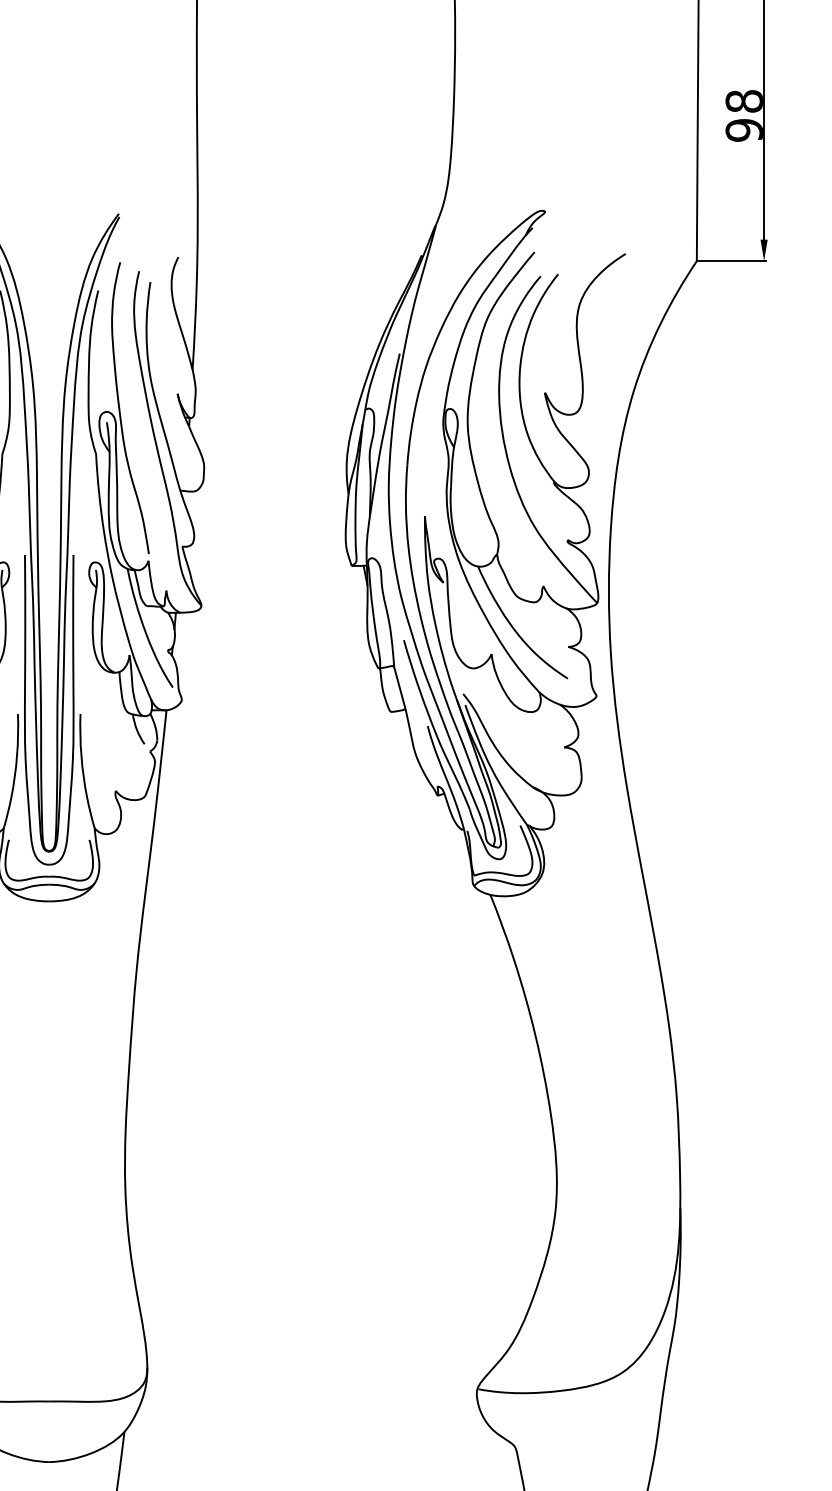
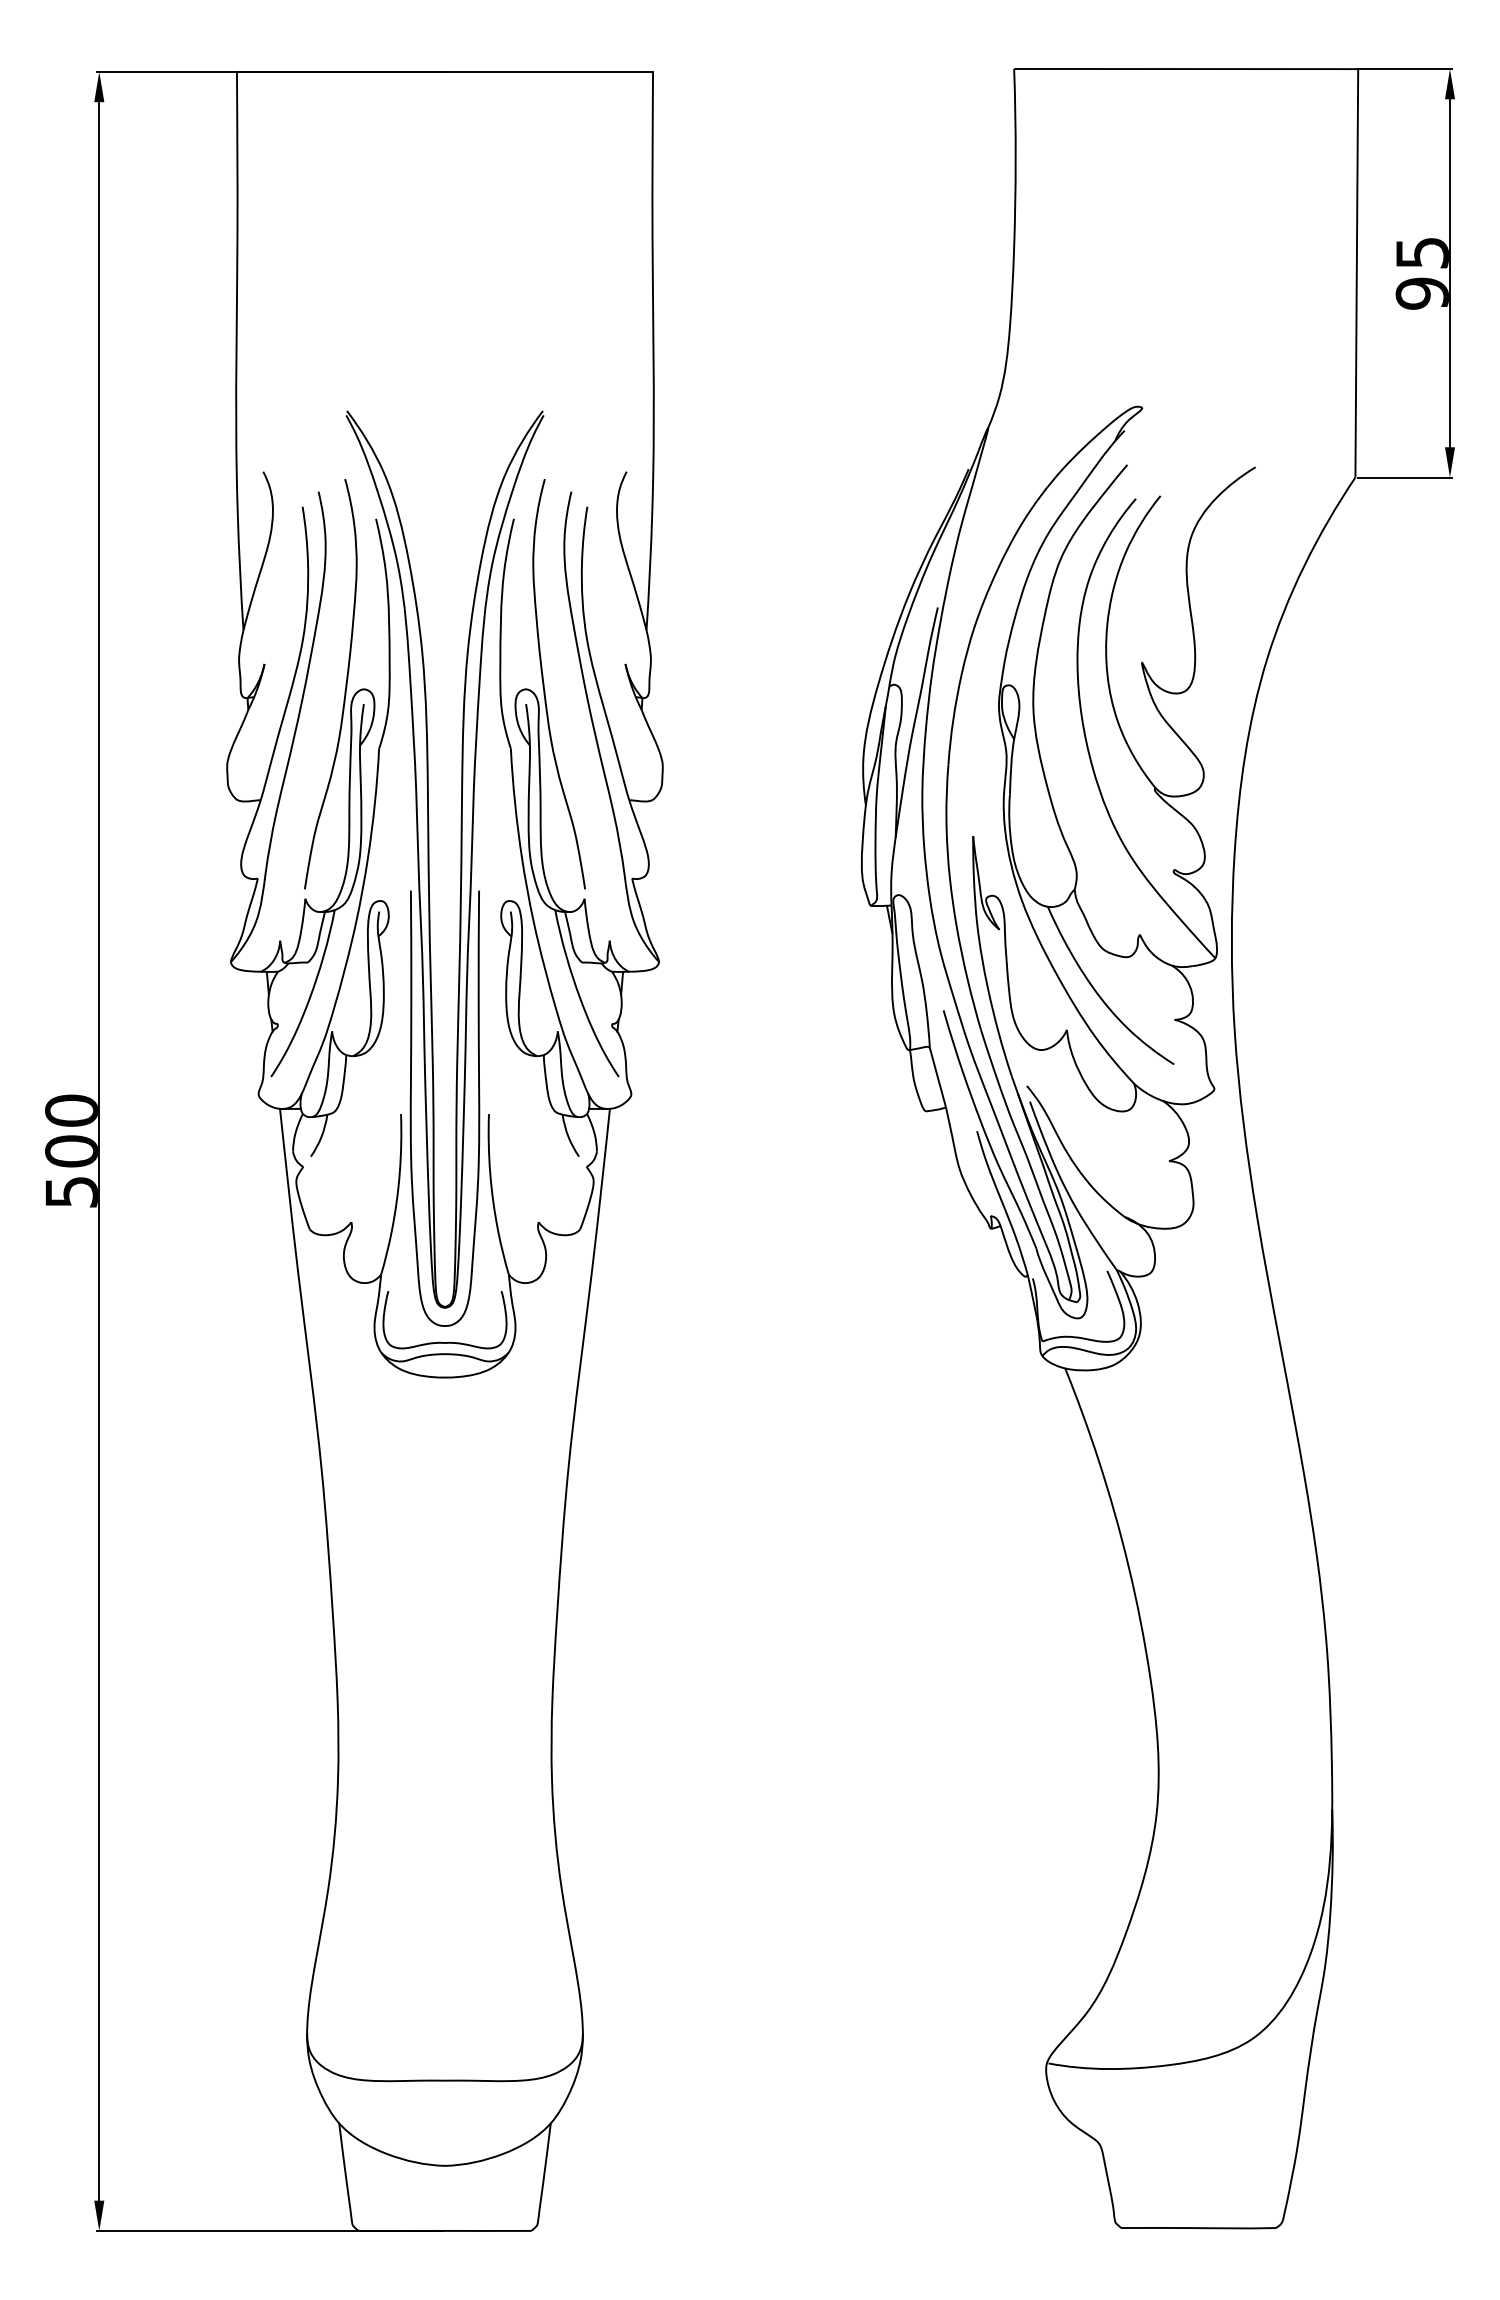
text: (743, 101) -> (1421, 252), 98 -> 95

